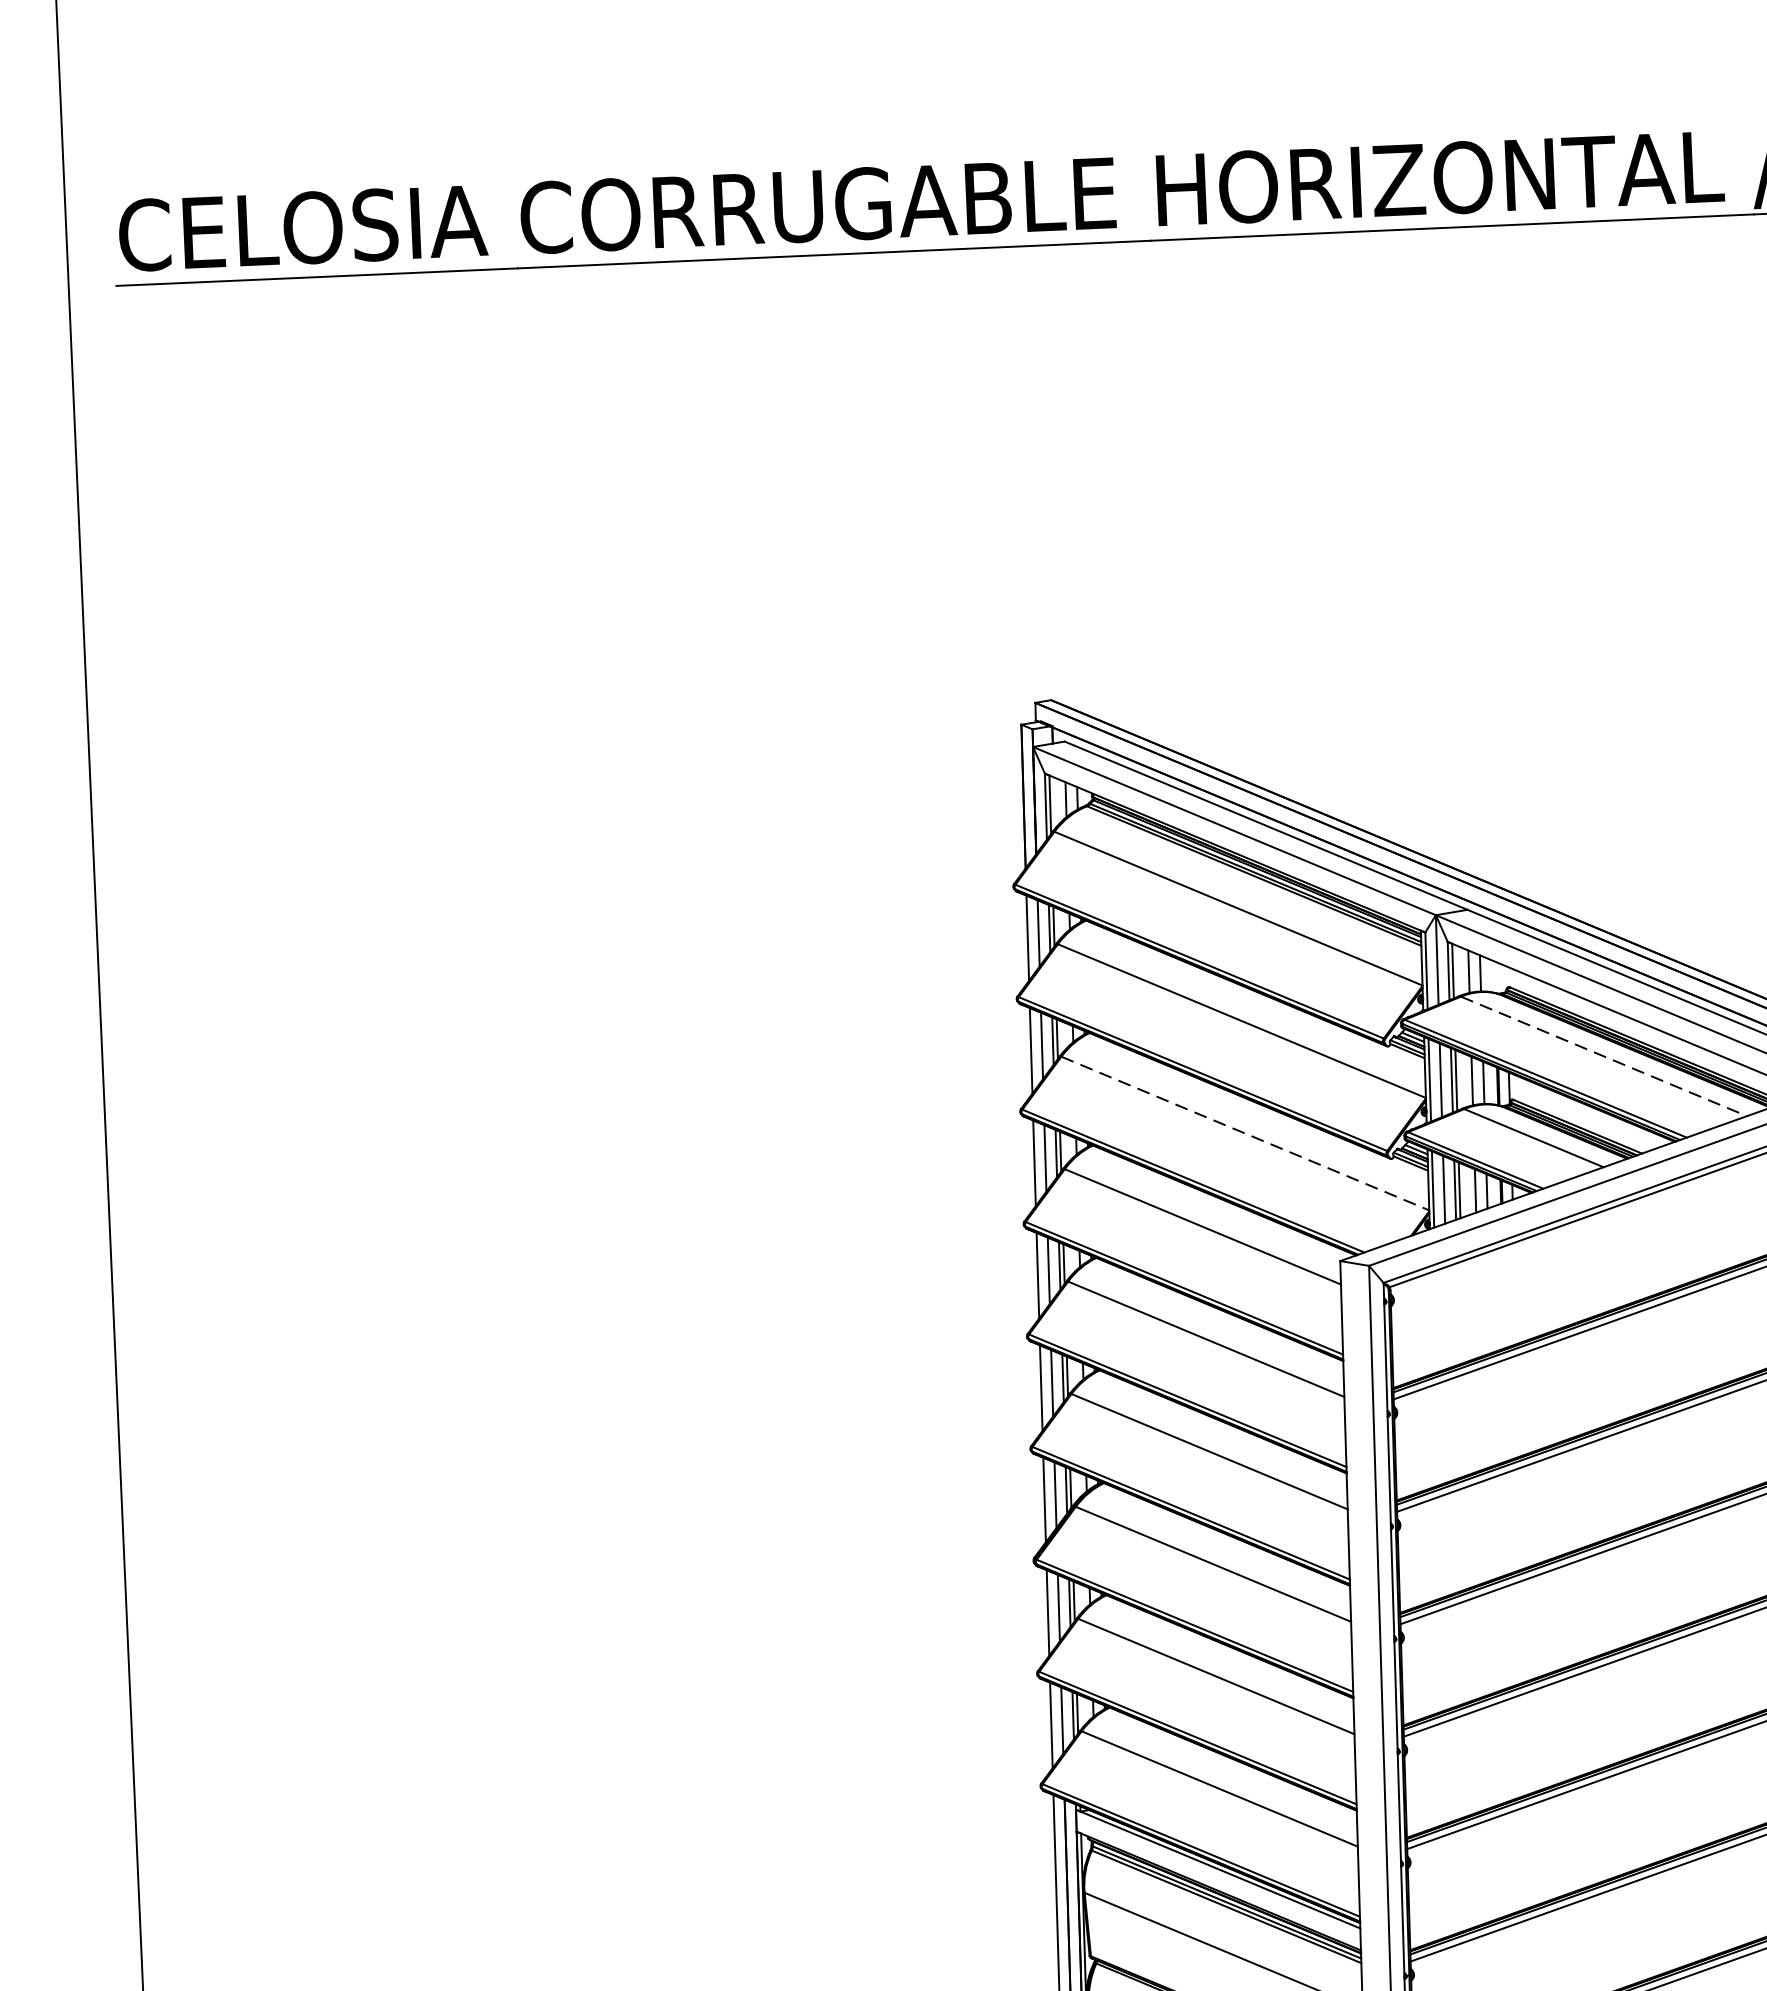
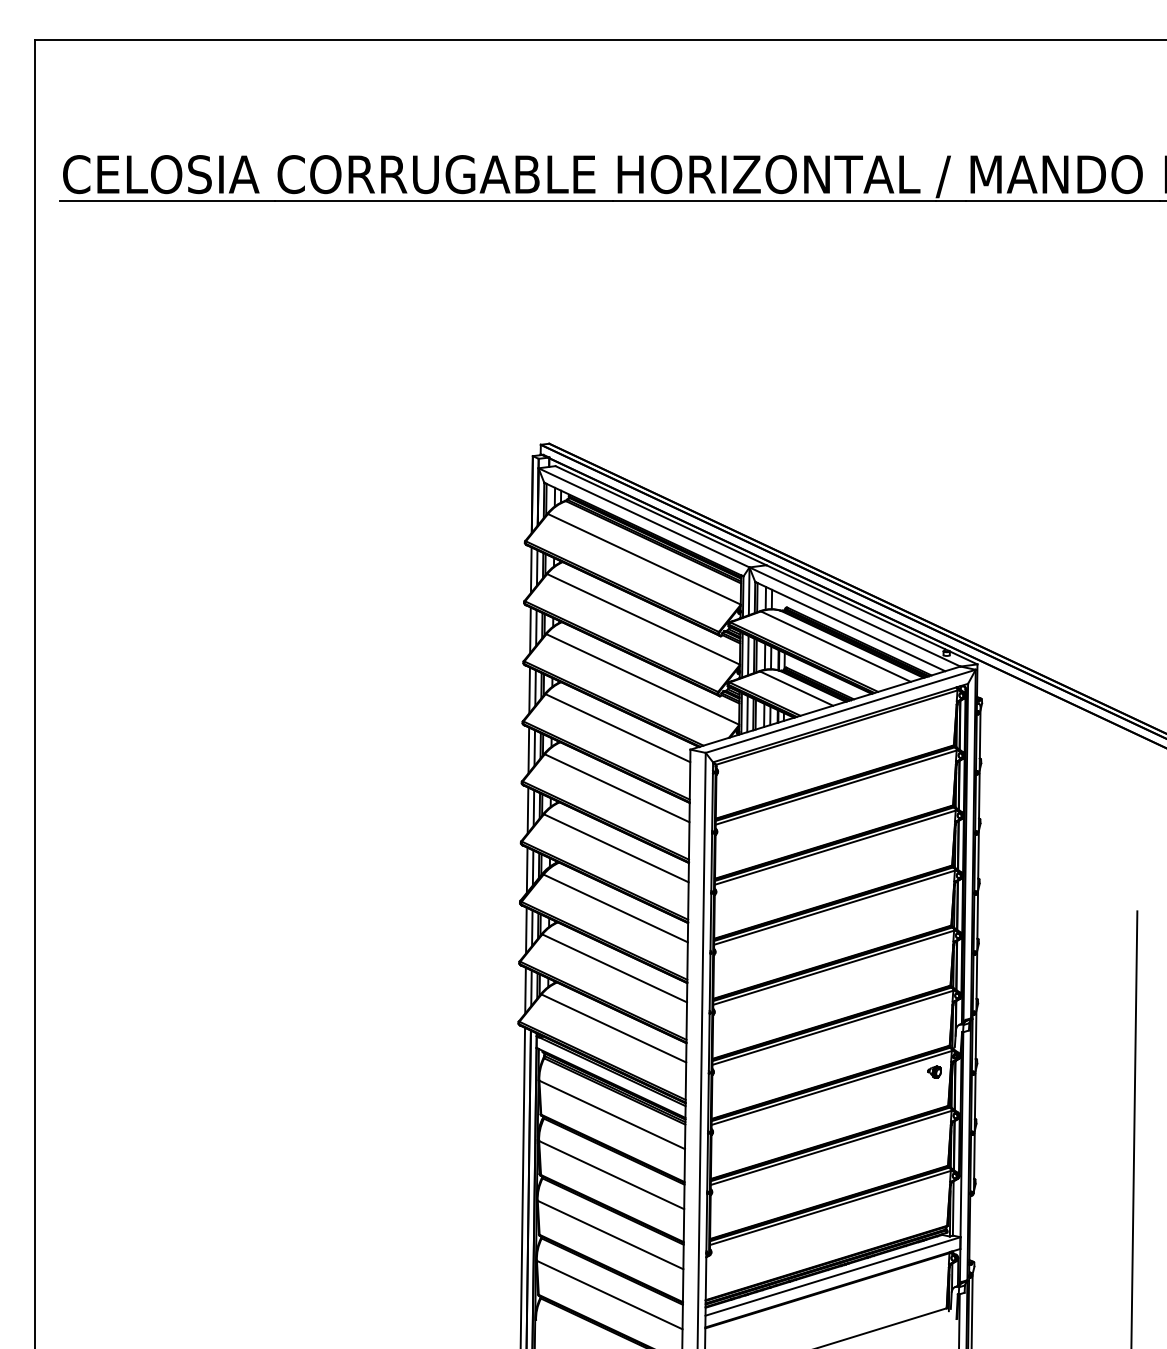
line: (1603, 1056) -> (835, 646), dashed -> solid
line: (1246, 1133) -> (643, 679), dashed -> solid

